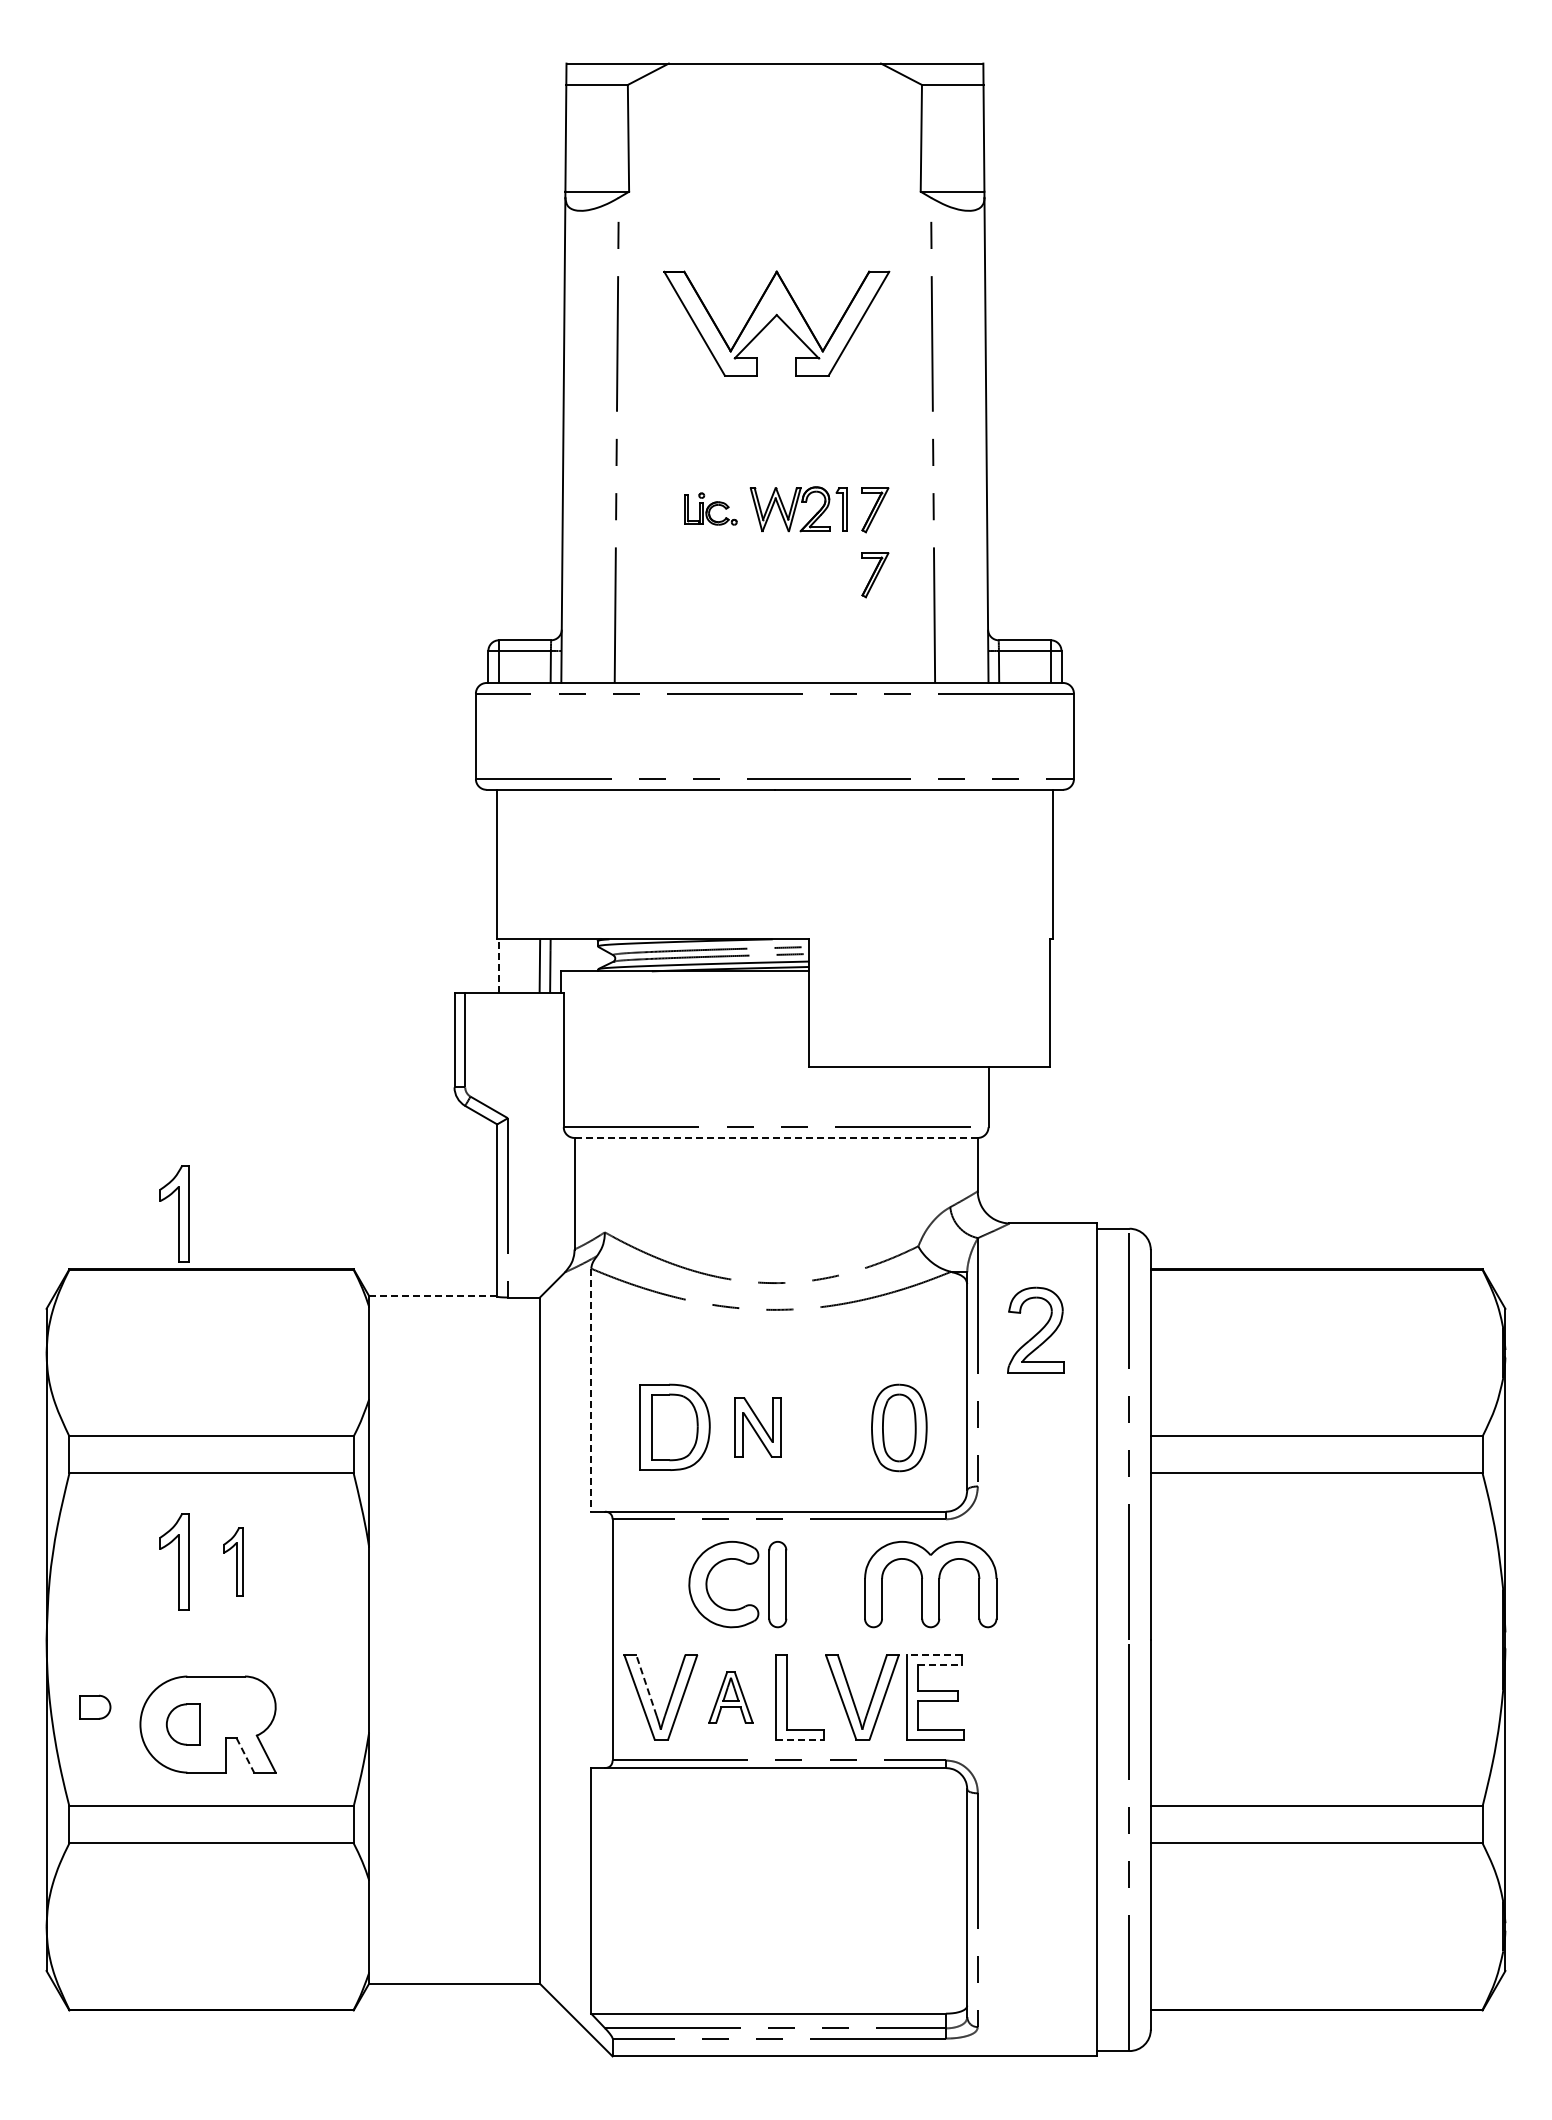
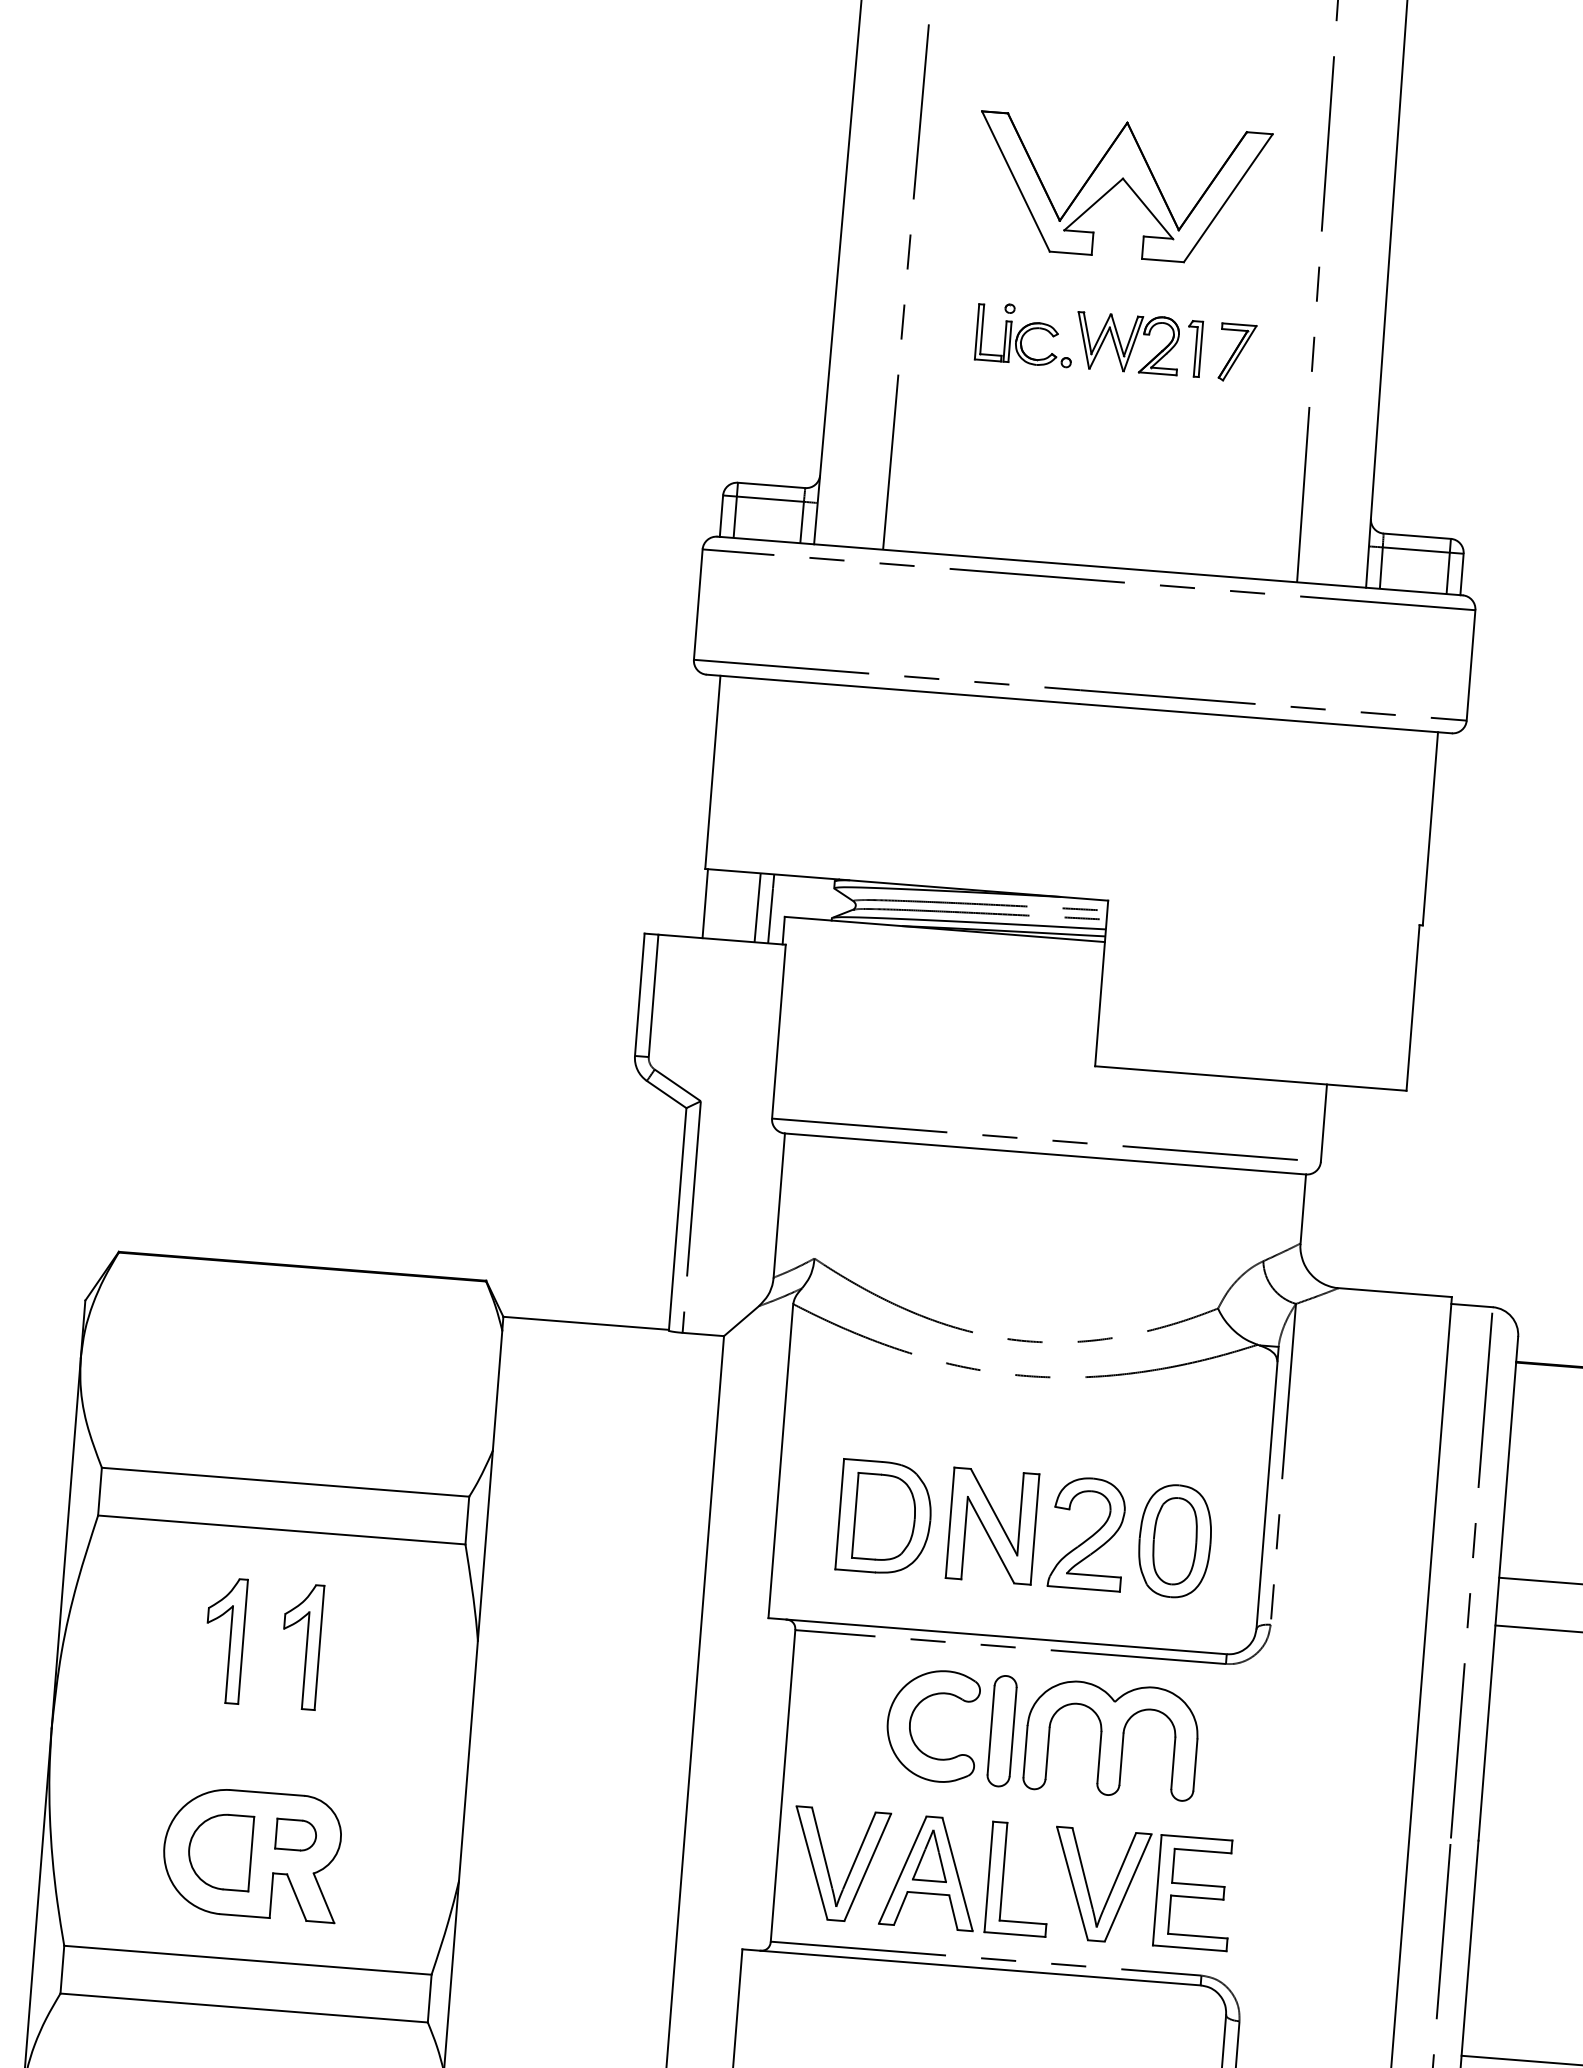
part: (776, 323) -> (1121, 189), moved
part: (710, 508) -> (1024, 333), size x1.43
part: (875, 575) -> (1230, 437), removed
line: (499, 966) -> (705, 904), dashed -> solid
line: (776, 1137) -> (1045, 1153), dashed -> solid
part: (174, 1213) -> (260, 1190), removed
line: (432, 1296) -> (585, 1323), dashed -> solid
part: (1035, 1329) -> (1087, 1532), moved
line: (591, 1390) -> (781, 1461), dashed -> solid
part: (757, 1427) -> (991, 1526), size x1.43
part: (233, 1561) -> (301, 1646), size x1.43
part: (930, 1584) -> (1111, 1739), moved
line: (933, 1654) -> (1196, 1837), dashed -> solid
line: (939, 1664) -> (1202, 1850), dashed -> solid
line: (646, 1685) -> (822, 1848), dashed -> solid
part: (730, 1697) -> (929, 1872), size x1.67
part: (95, 1706) -> (296, 1834), moved
part: (183, 1724) -> (220, 1851), size x1.43
line: (799, 1740) -> (1014, 1934), dashed -> solid
line: (245, 1755) -> (296, 1897), dashed -> solid

